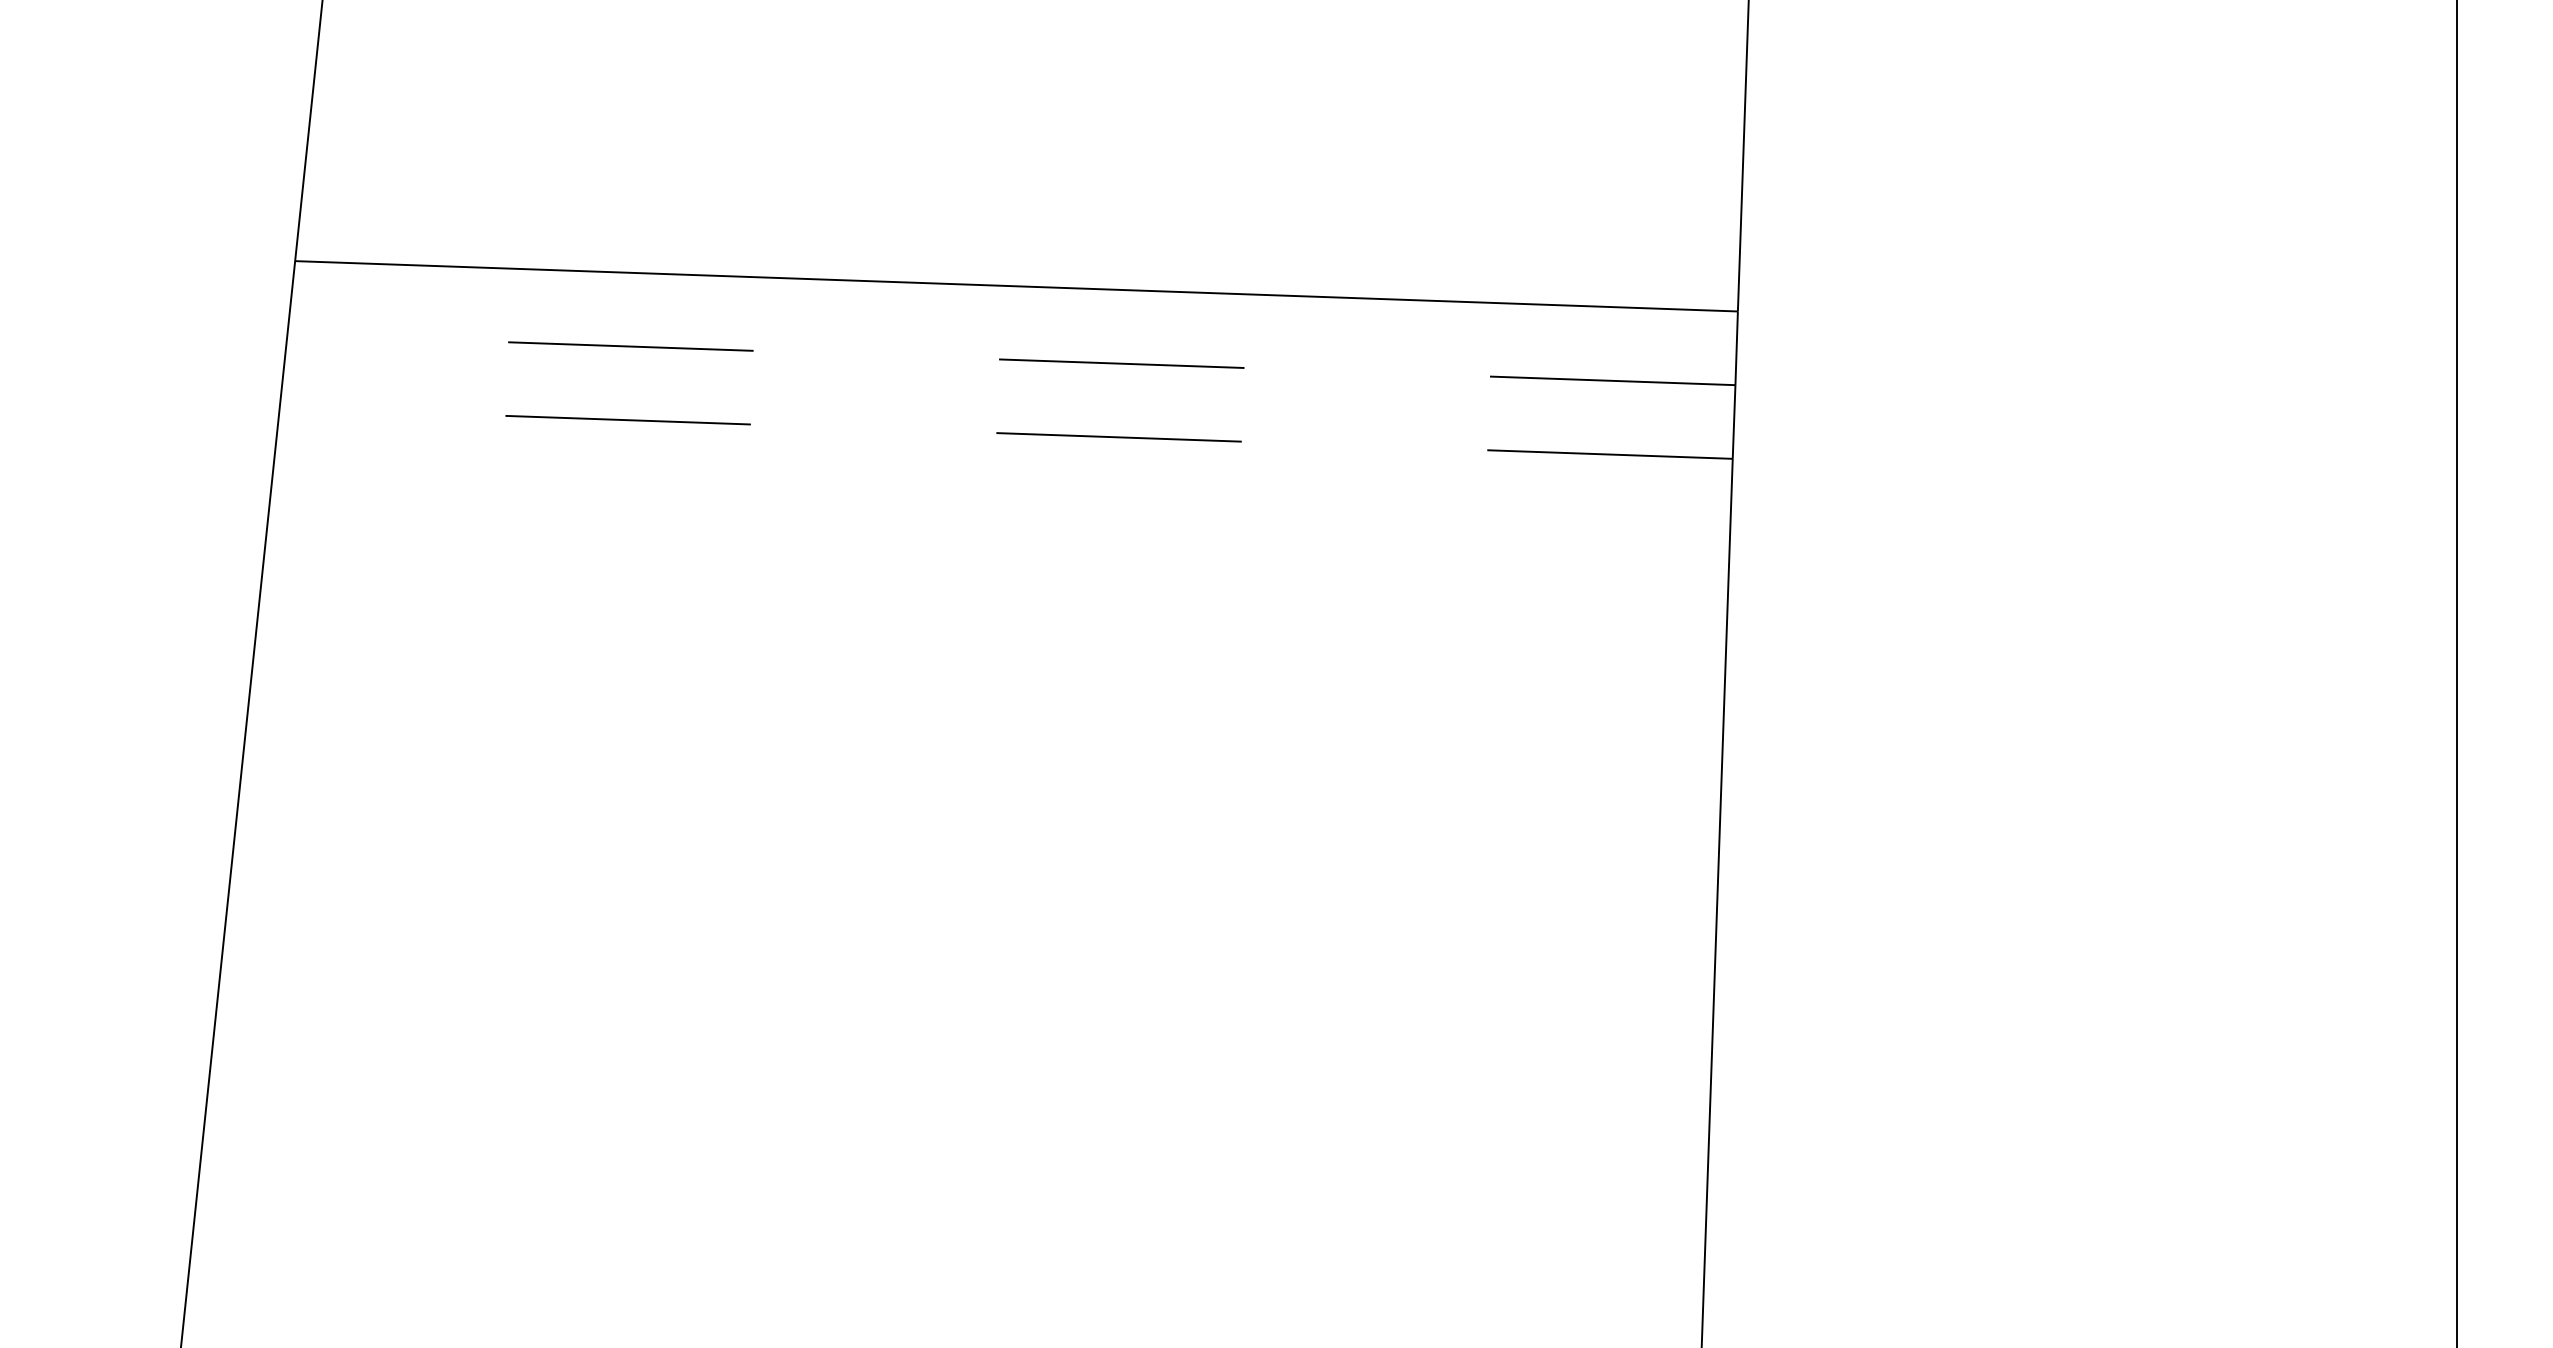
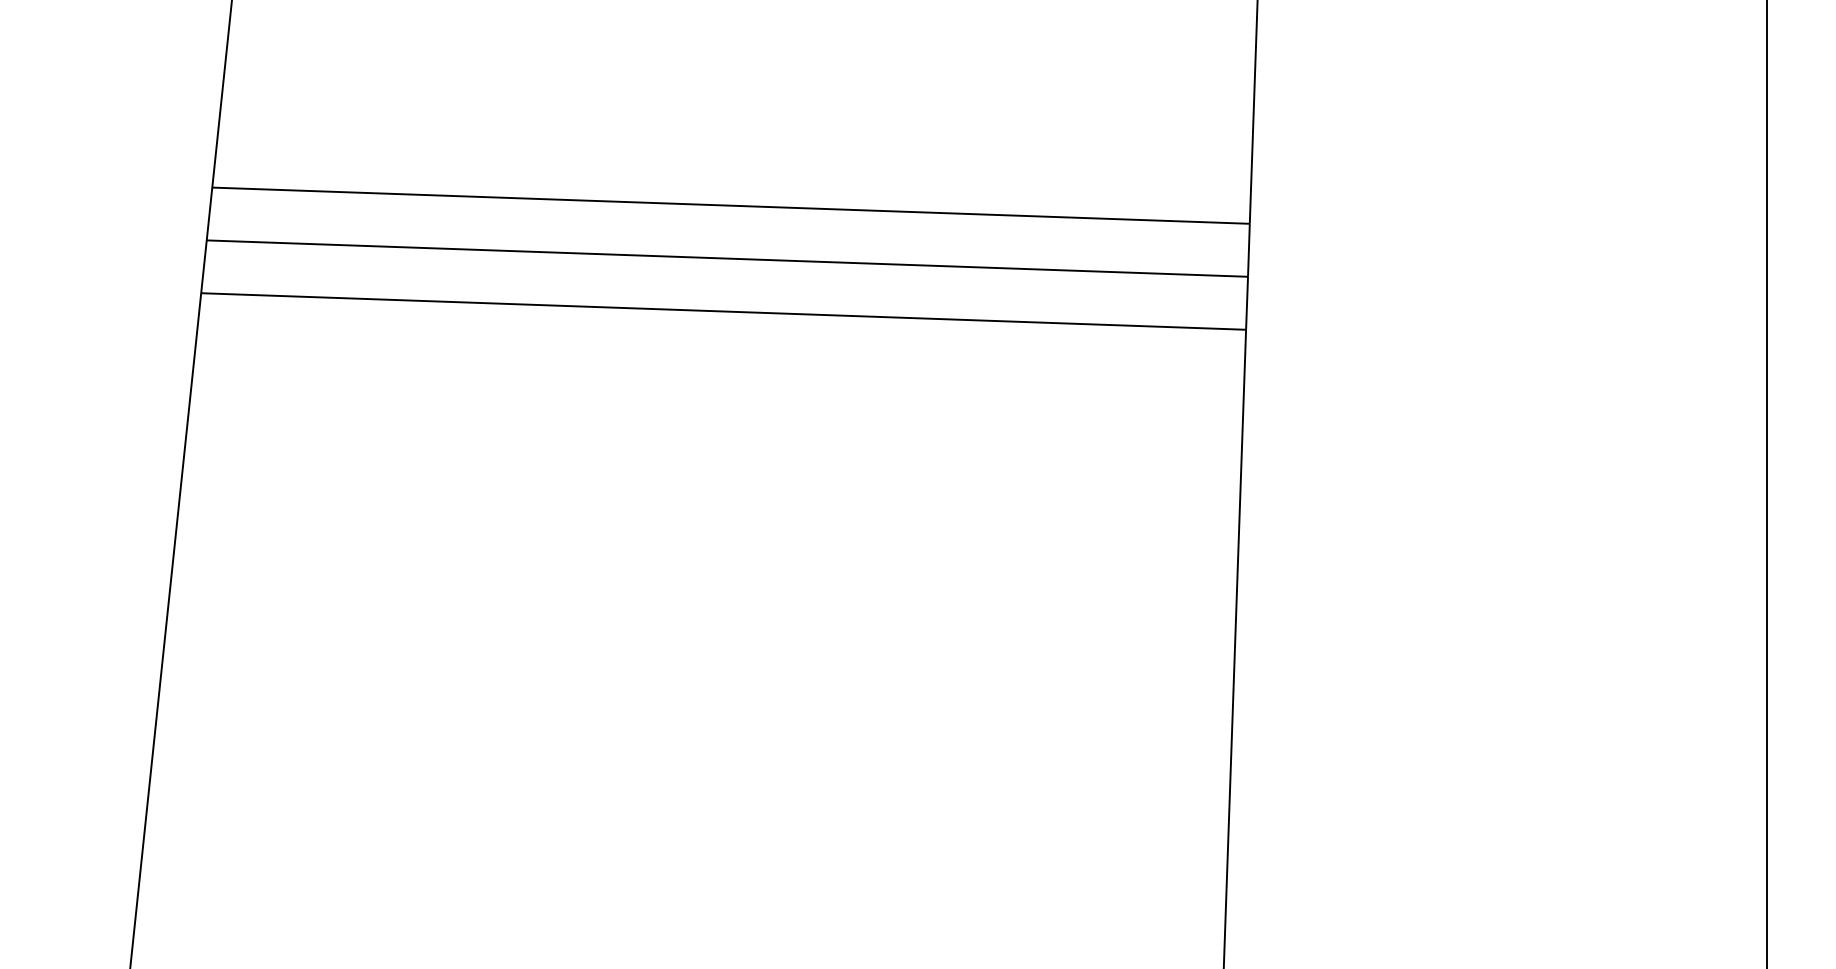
line: (1011, 359) -> (727, 258), dashed -> solid
line: (1006, 433) -> (723, 311), dashed -> solid

